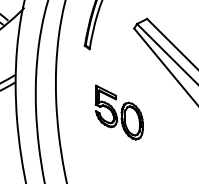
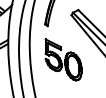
part: (119, 111) -> (63, 59), size x1.43

